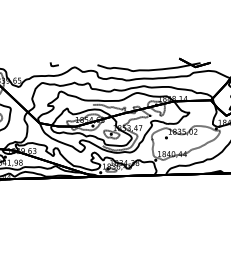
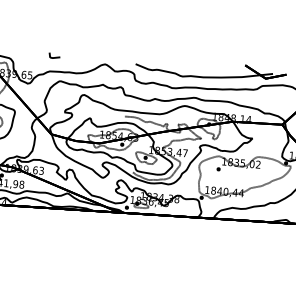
line: (53, 65) -> (53, 57), moved

